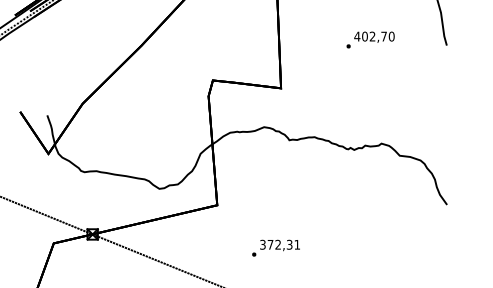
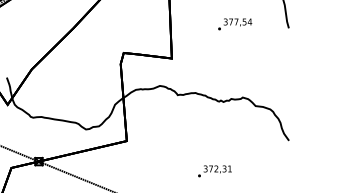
text: (374, 36) -> (237, 21), 402,70 -> 377,54
text: (275, 247) -> (214, 170), moved

